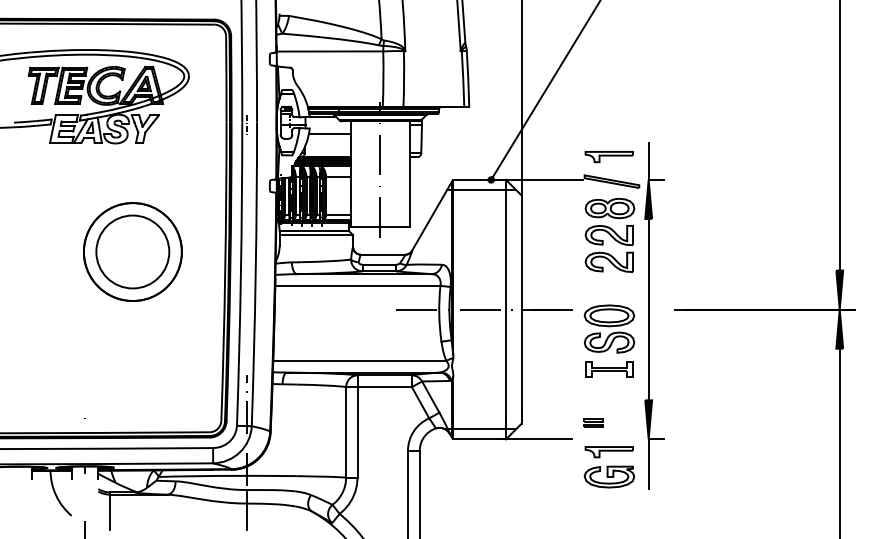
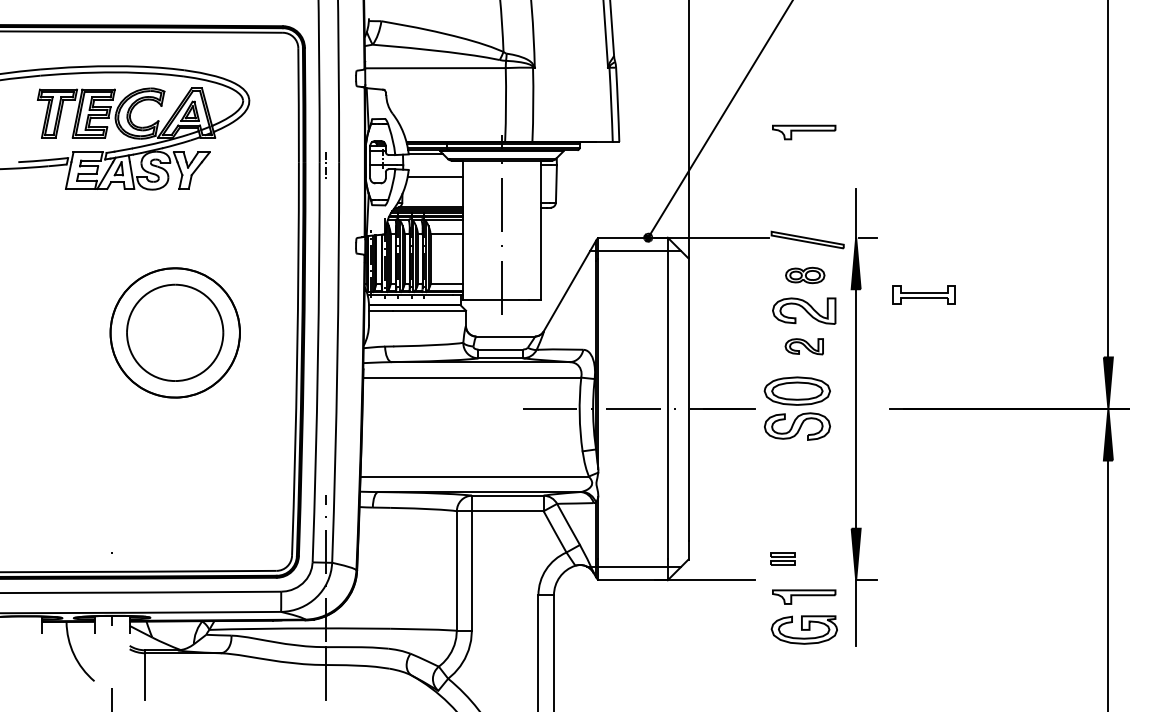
part: (609, 157) -> (804, 132), moved
part: (610, 208) -> (805, 275), size x0.6
part: (609, 262) -> (804, 346), size x0.6
part: (608, 328) -> (796, 408), moved
part: (608, 369) -> (923, 294), moved

